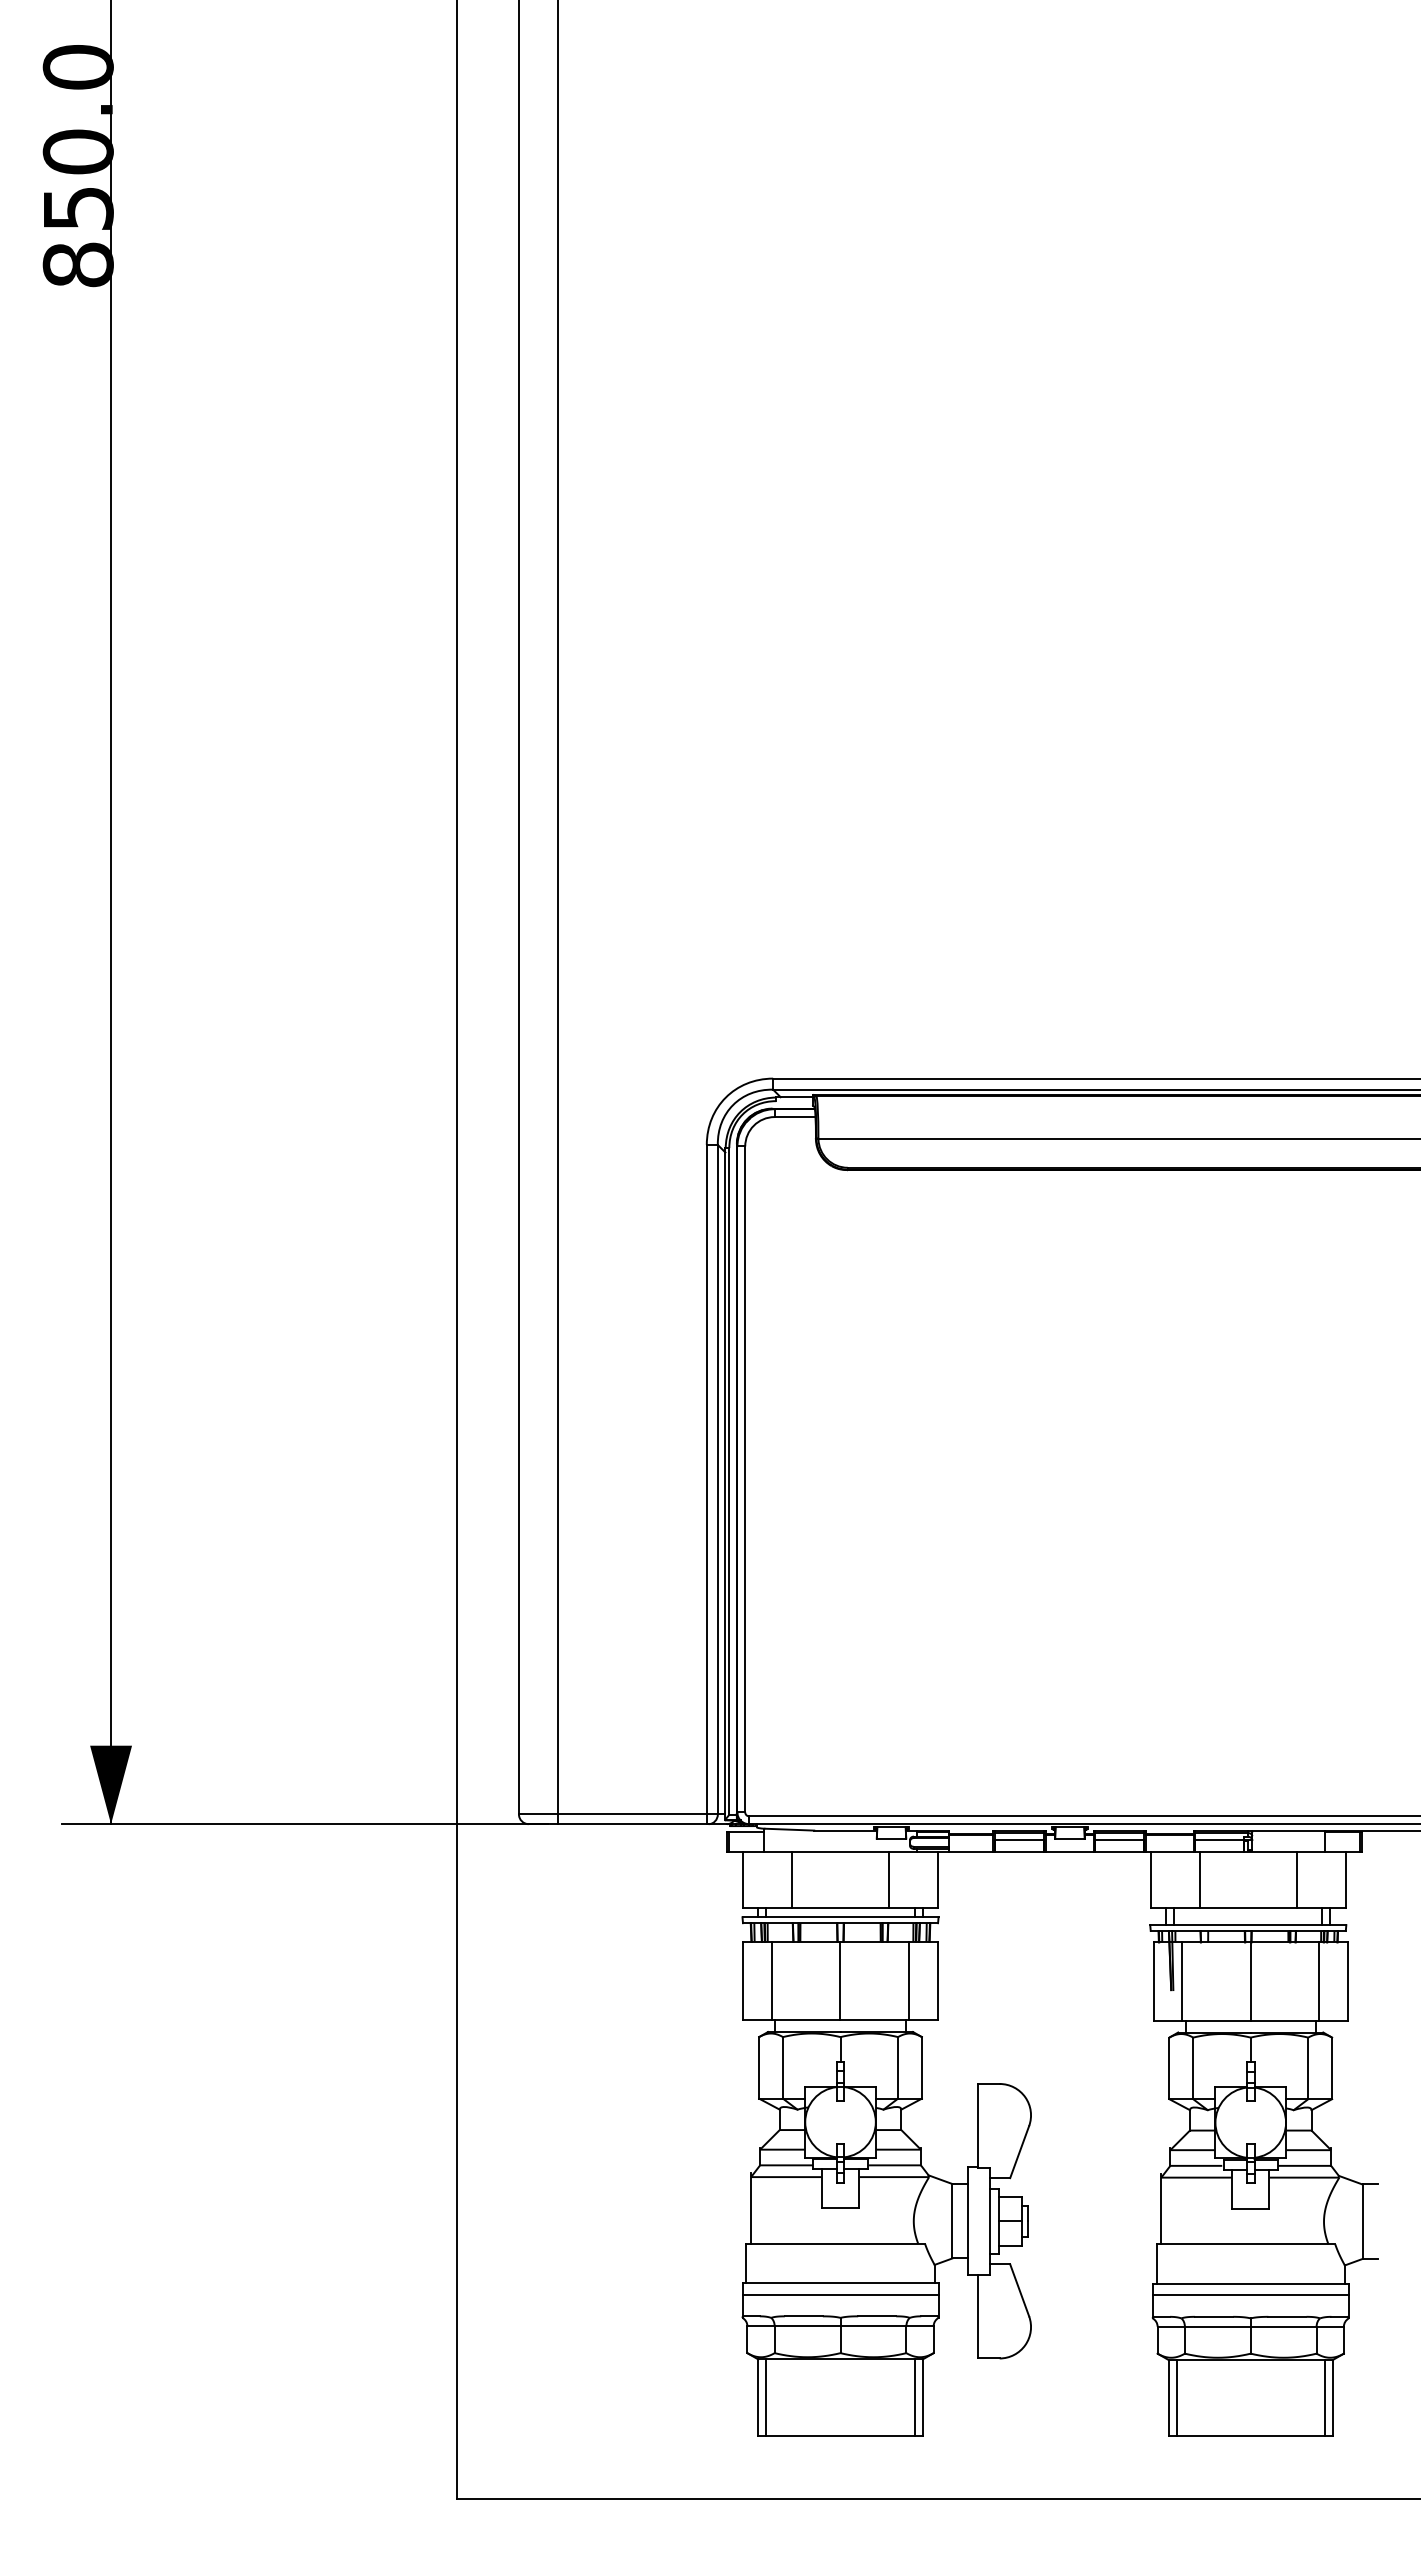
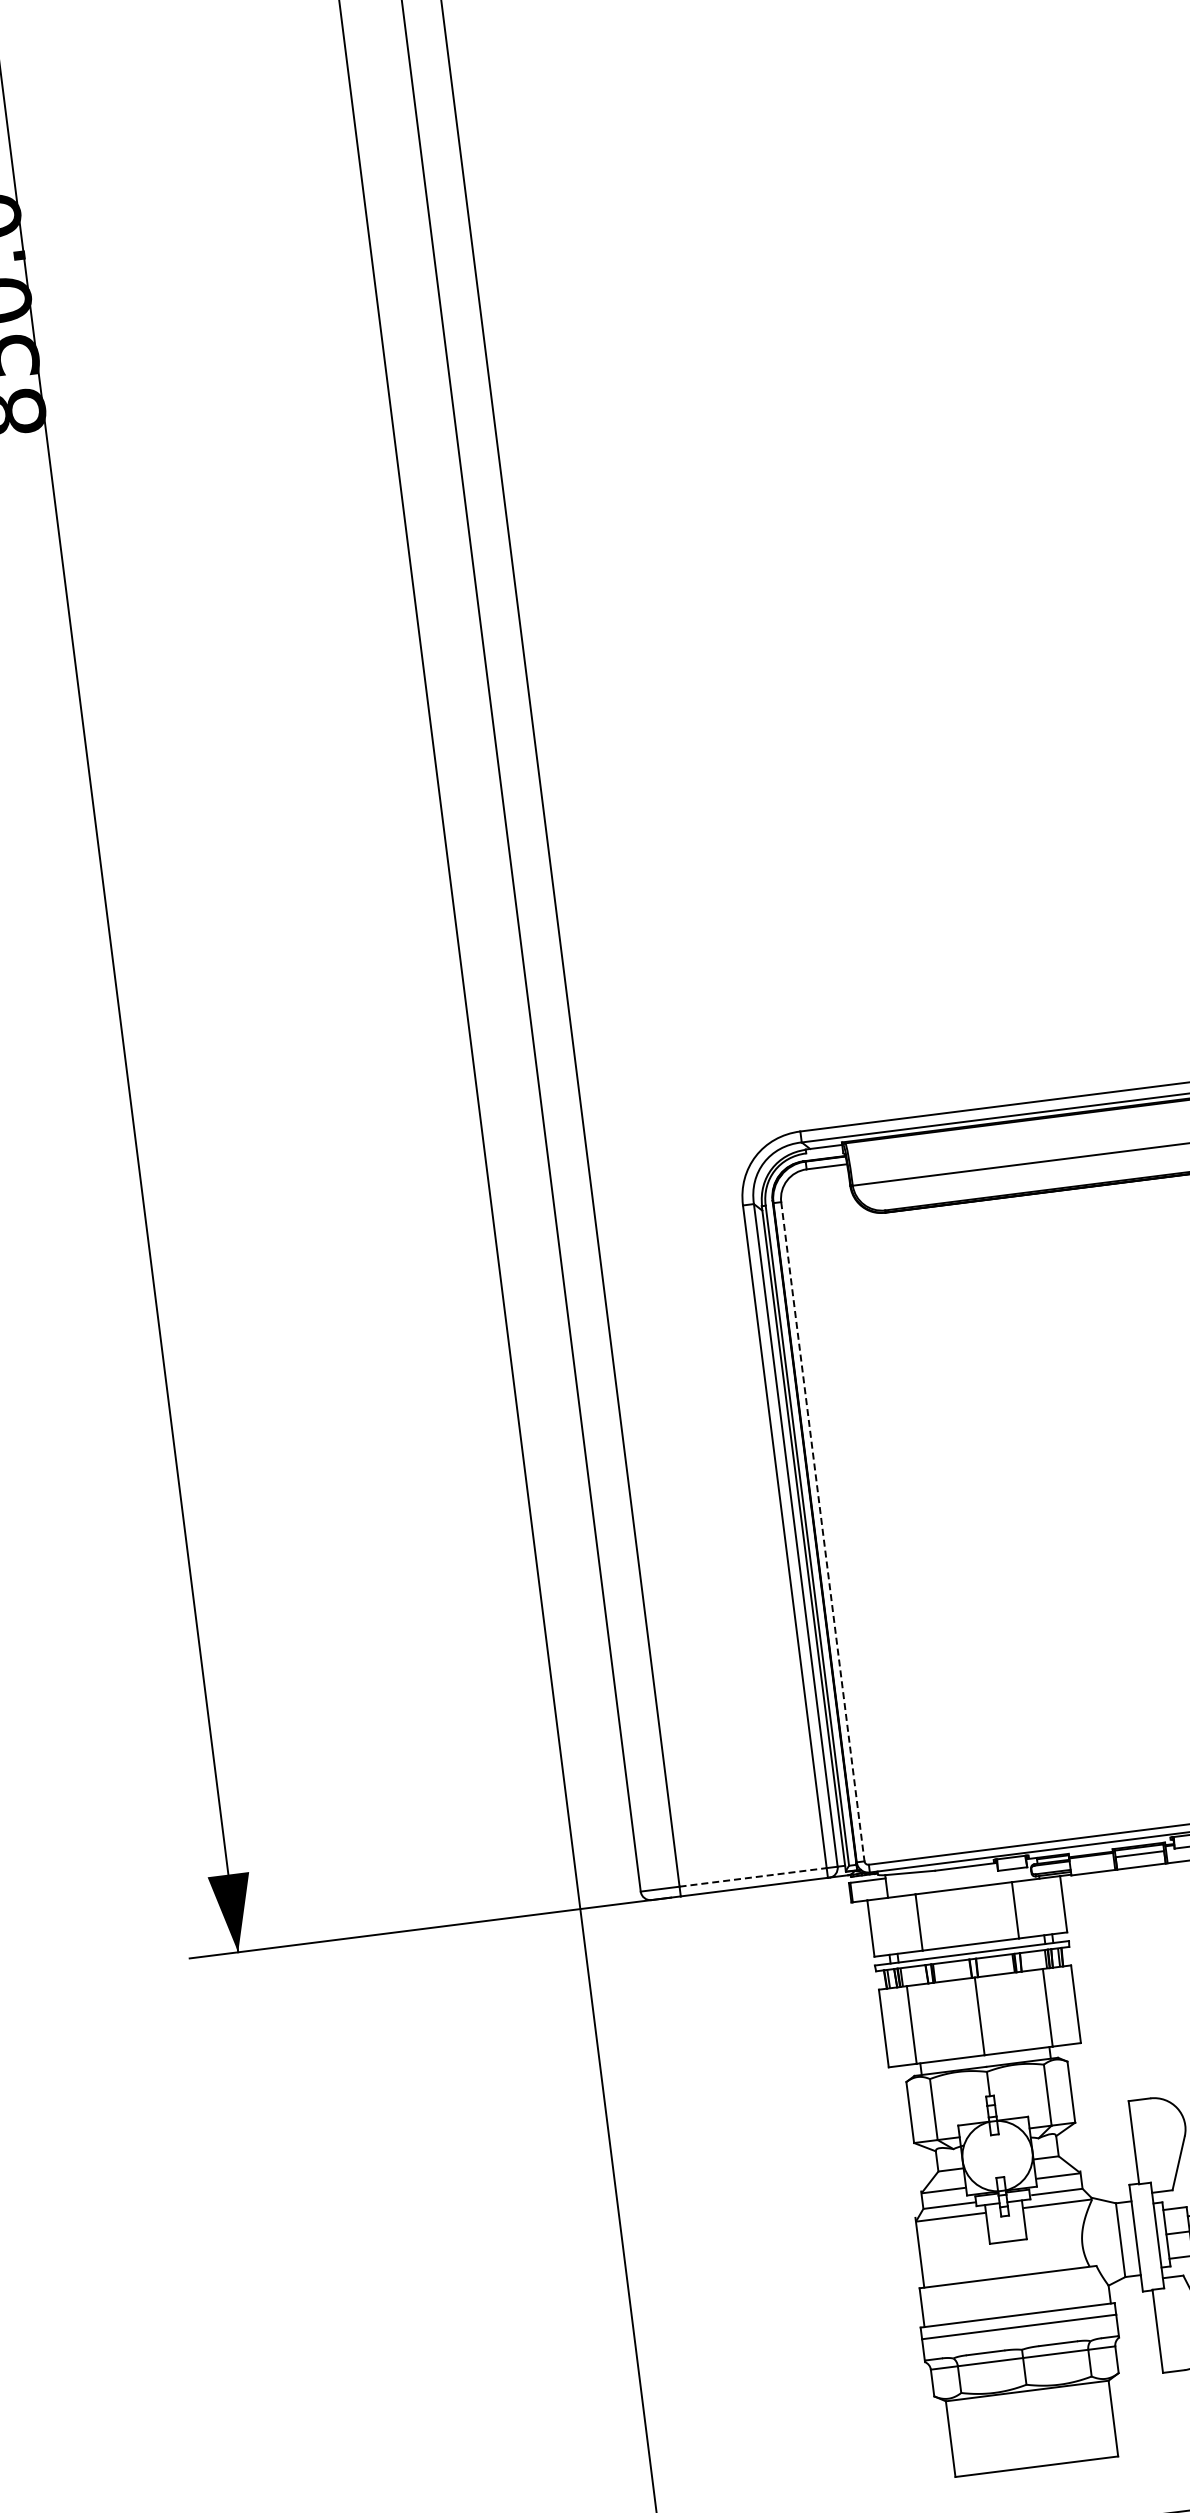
line: (745, 1479) -> (823, 1531), solid -> dashed
line: (632, 1814) -> (753, 1877), solid -> dashed
line: (766, 2397) -> (958, 2437), removed
line: (914, 2397) -> (1105, 2419), removed

